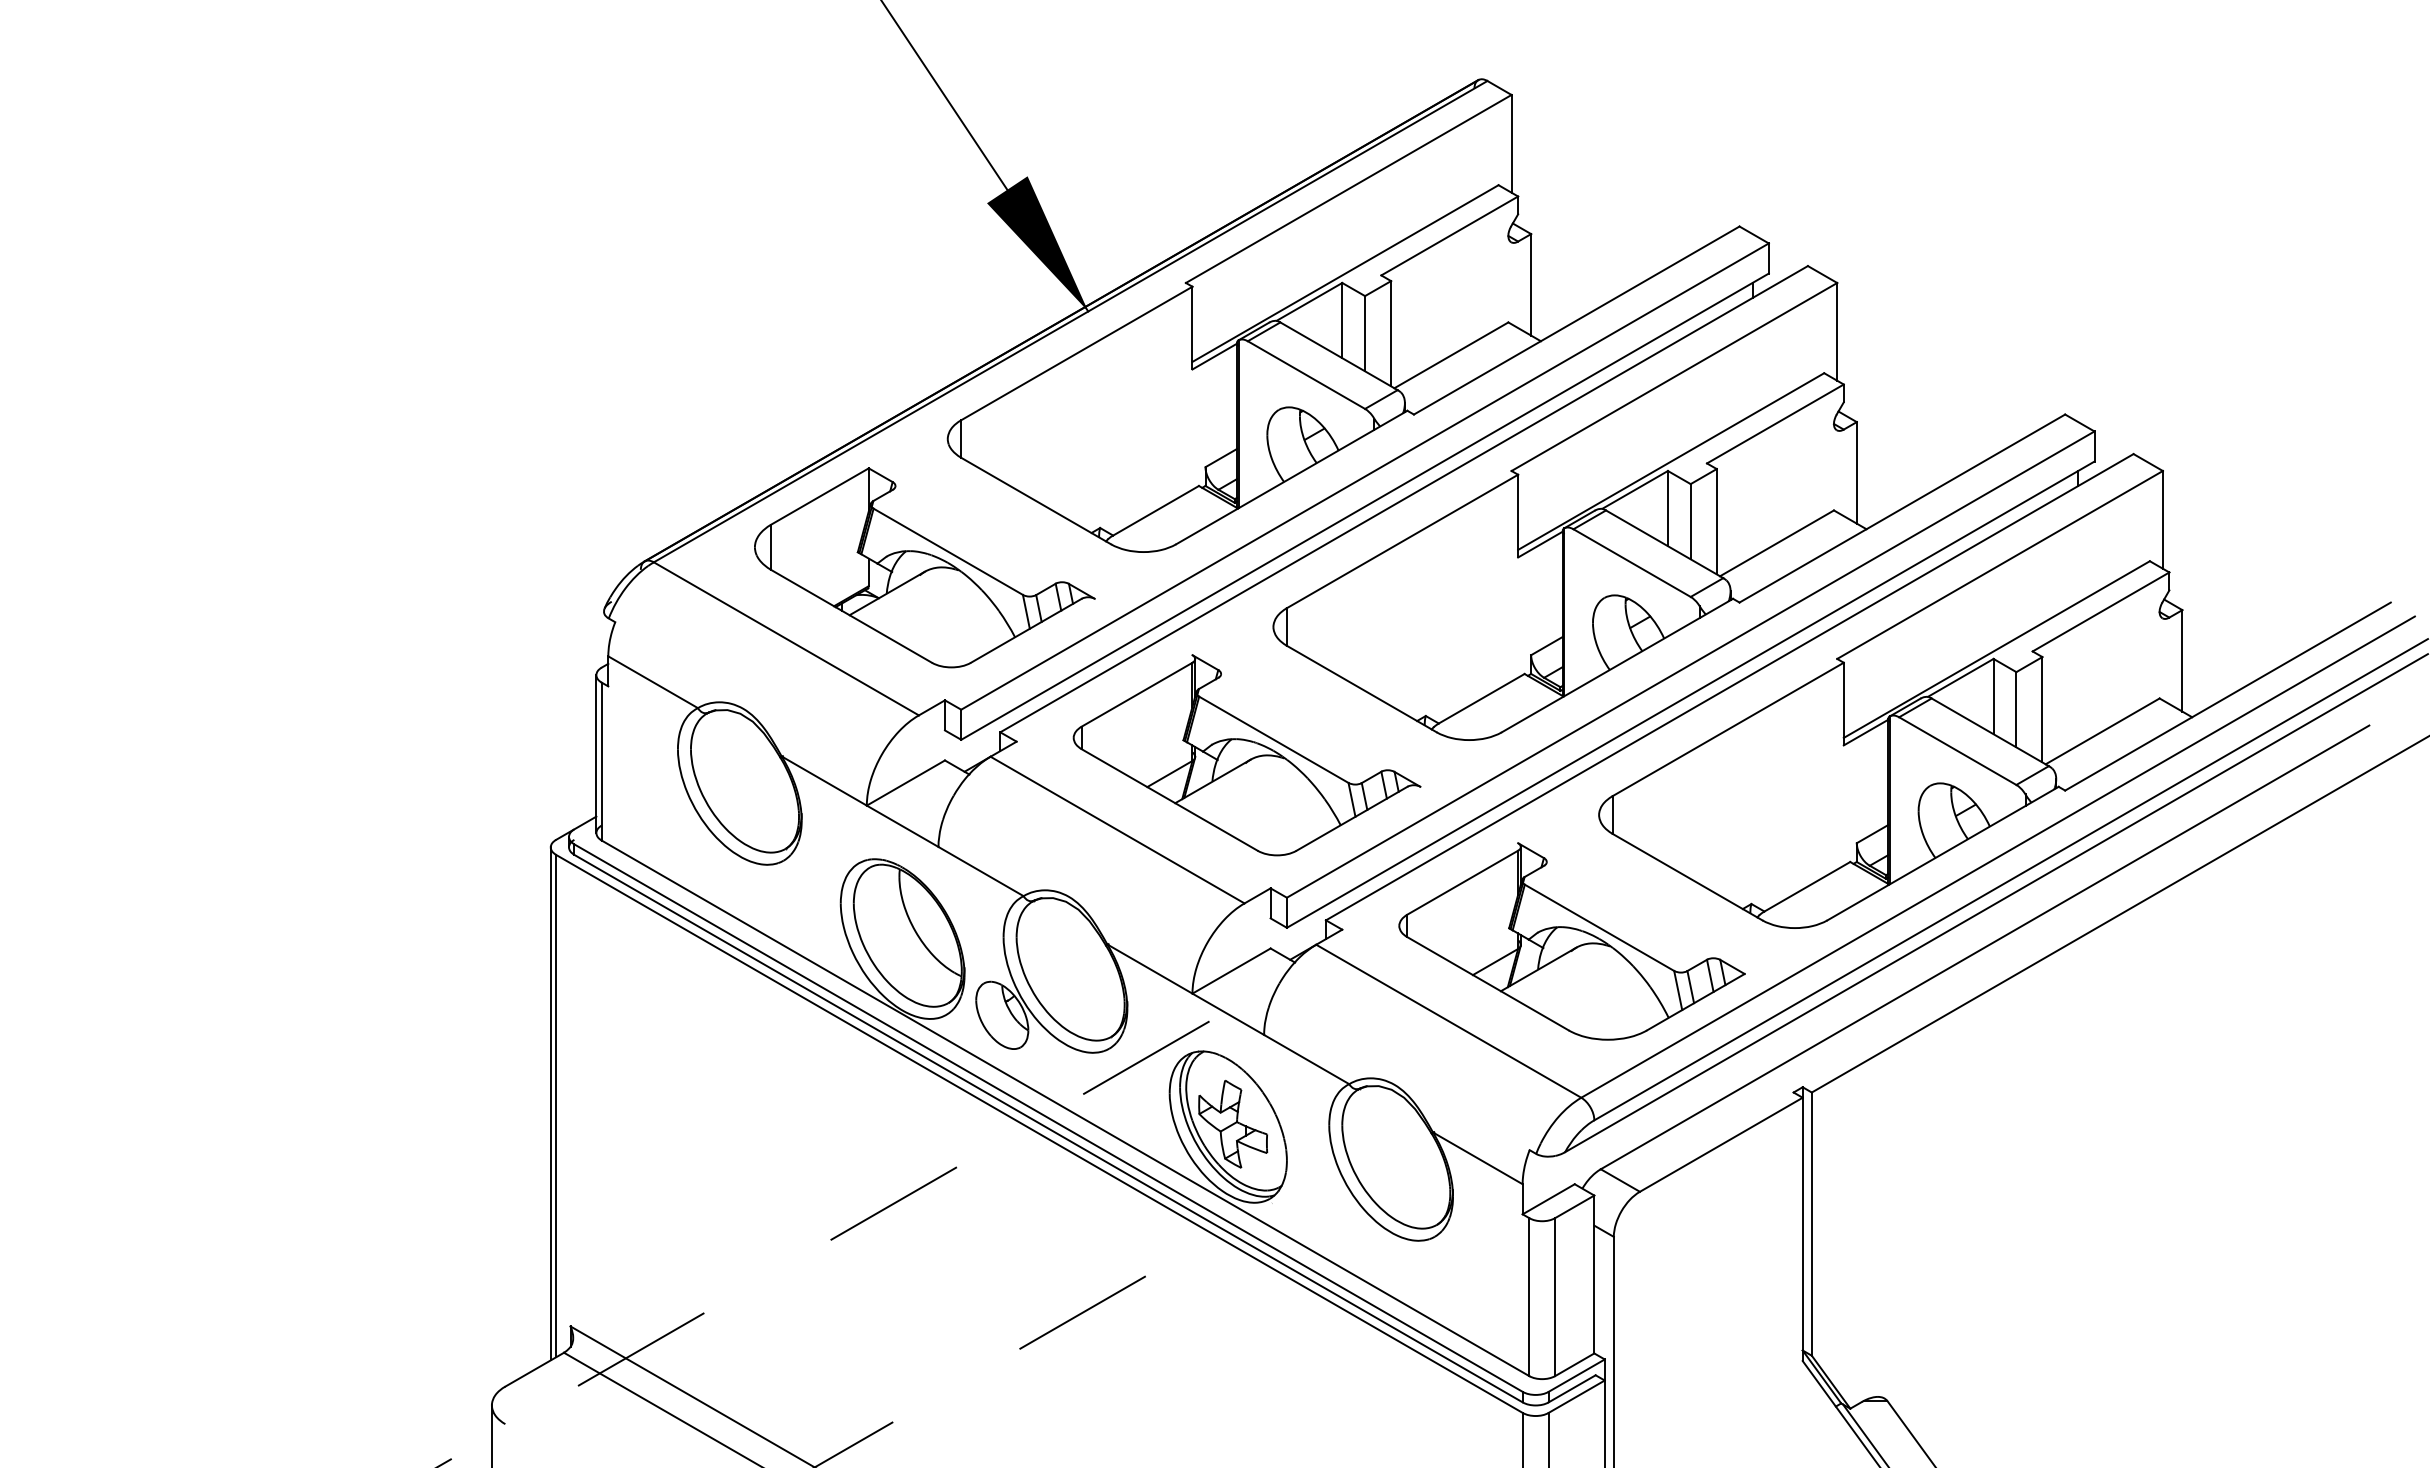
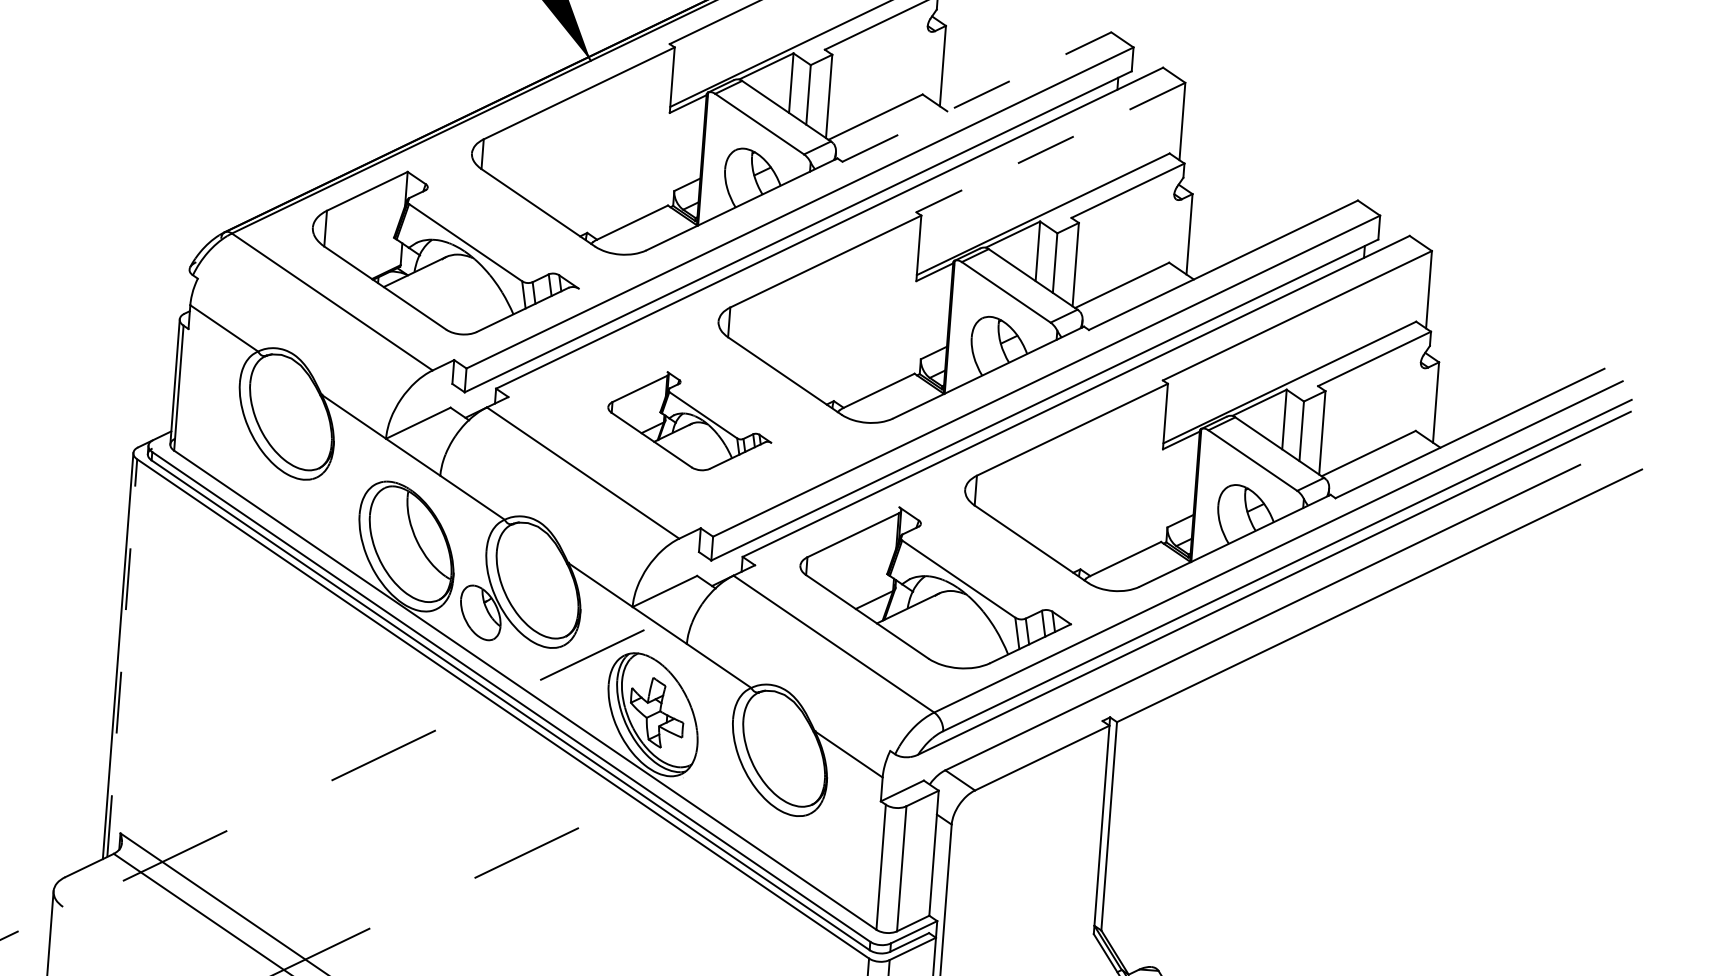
line: (1576, 320) -> (976, 97), solid -> dashed
line: (1673, 377) -> (1050, 147), solid -> dashed
part: (1246, 755) -> (689, 421), size x0.6
line: (556, 1105) -> (122, 657), solid -> dashed

